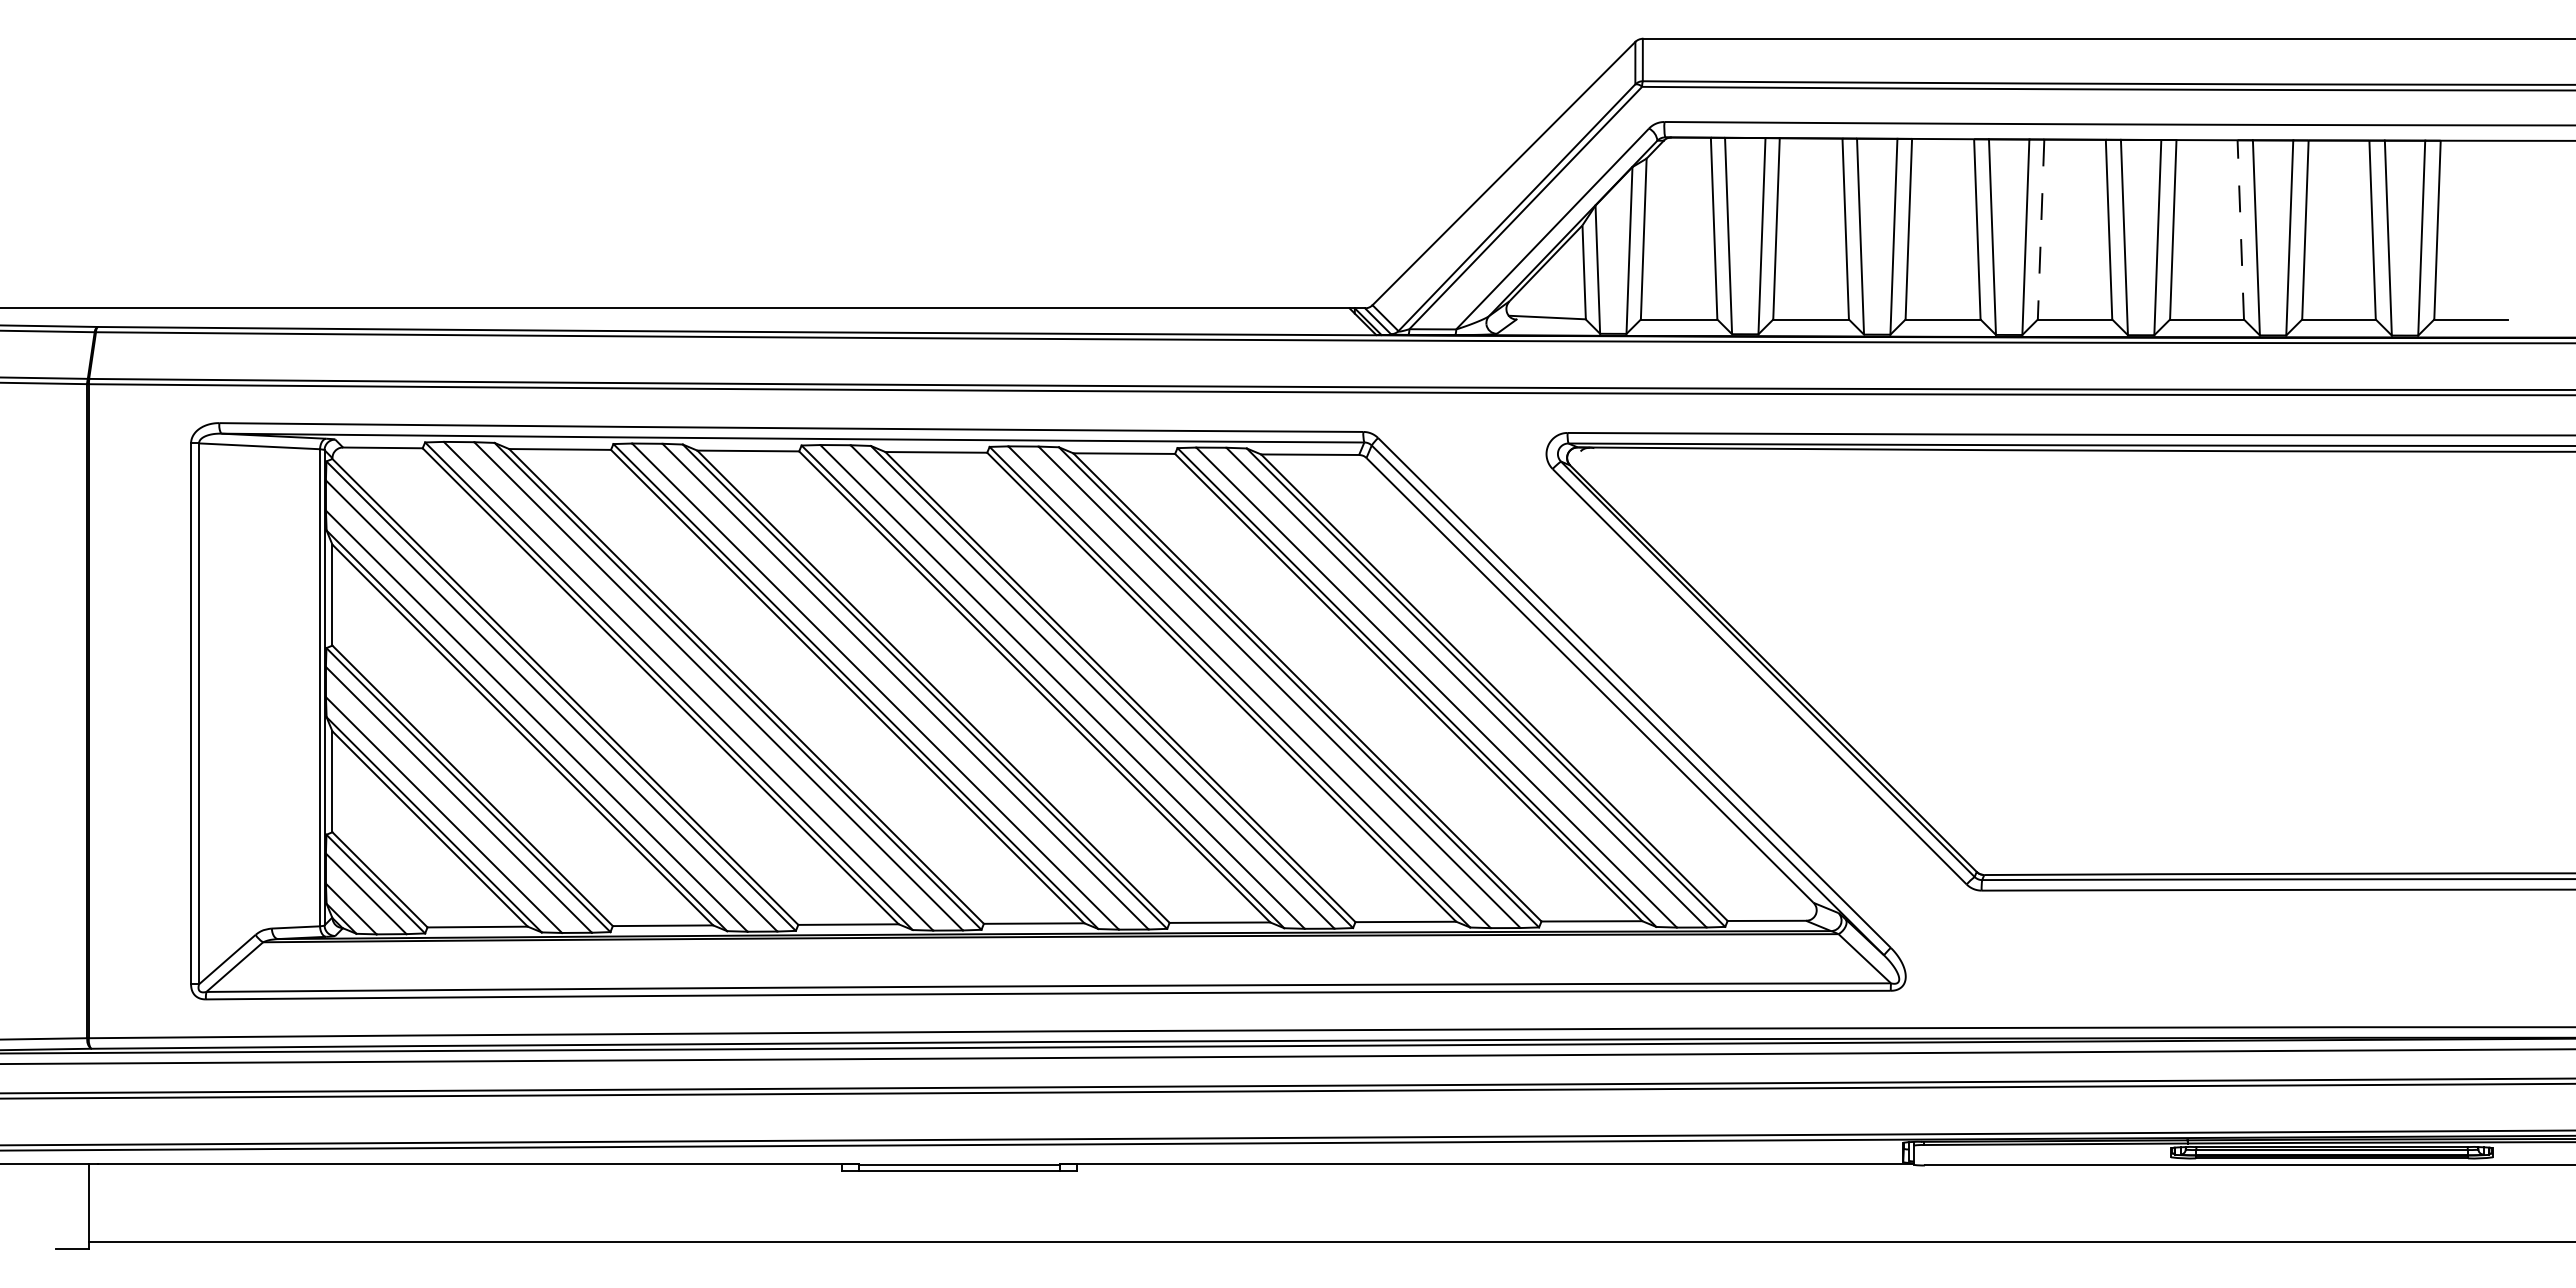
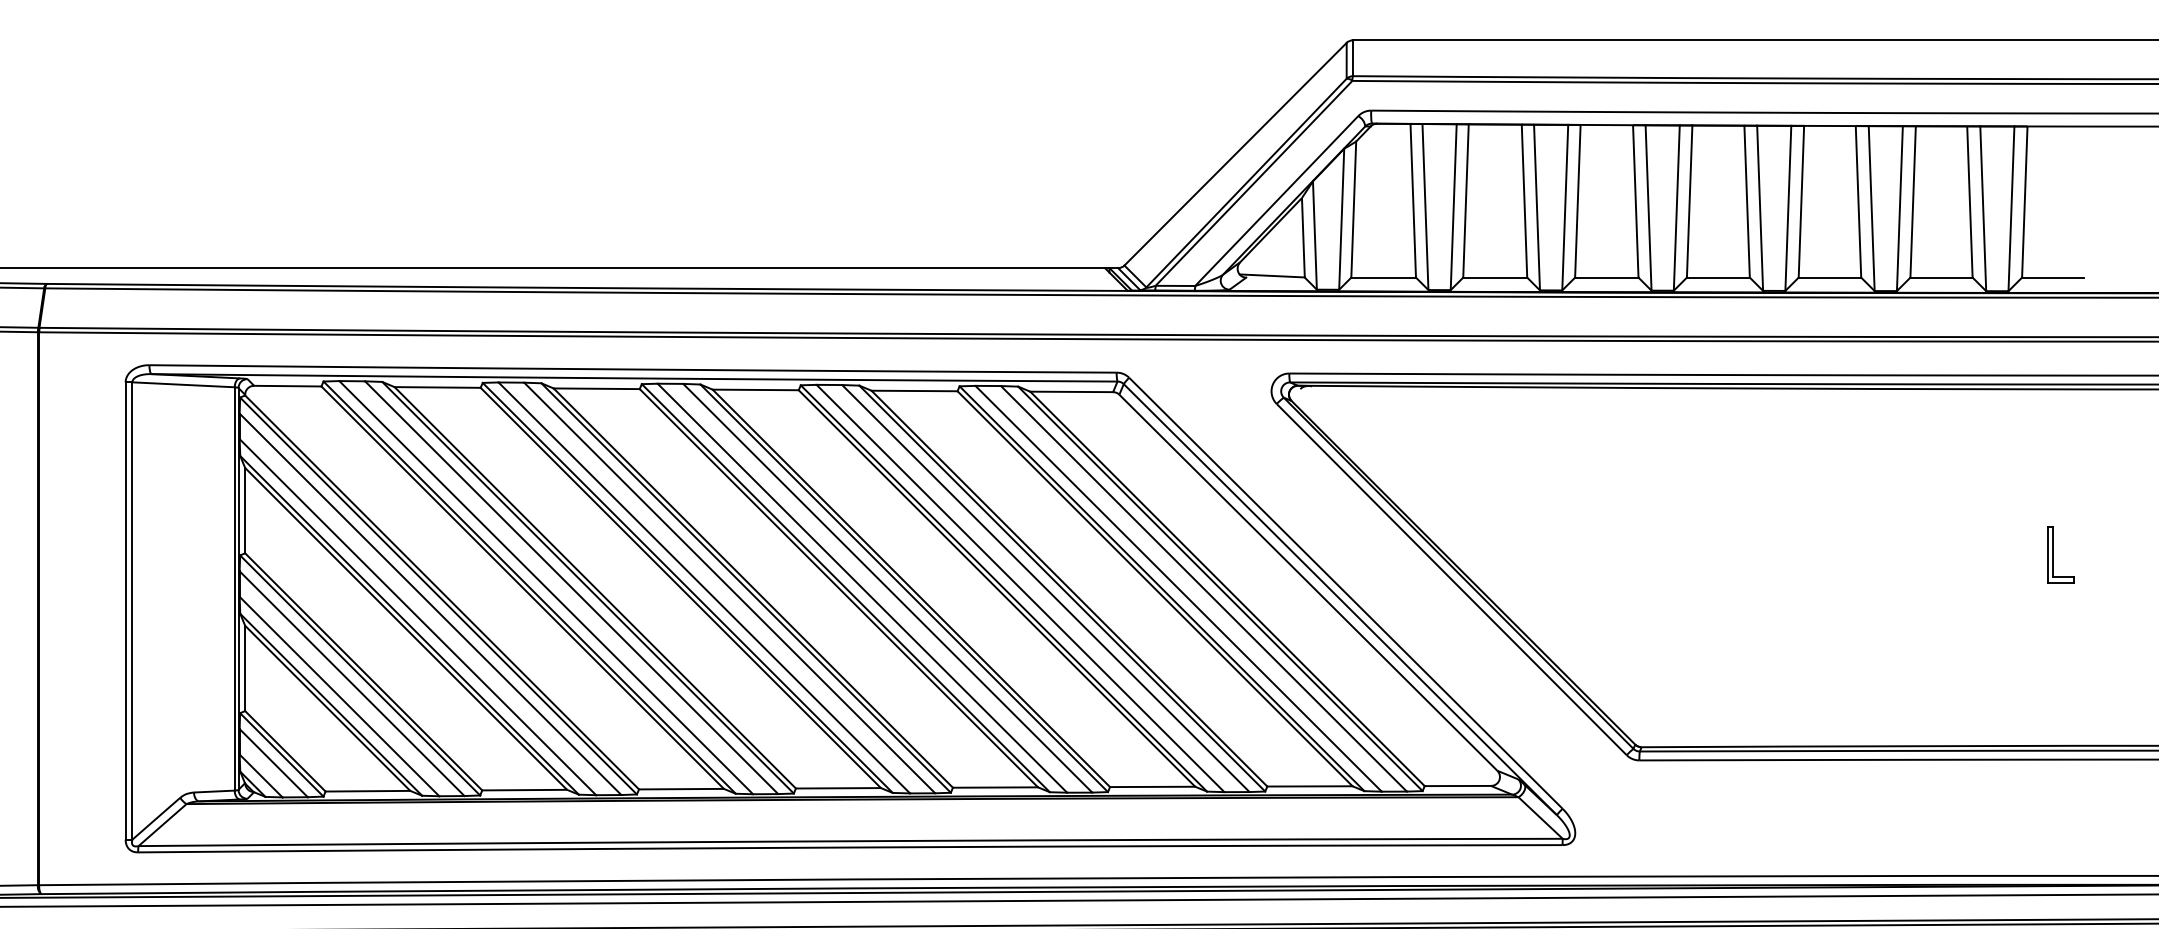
line: (2240, 229) -> (1858, 201), dashed -> solid
line: (2041, 230) -> (1690, 202), dashed -> solid
part: (2470, 647) -> (2052, 554), added

